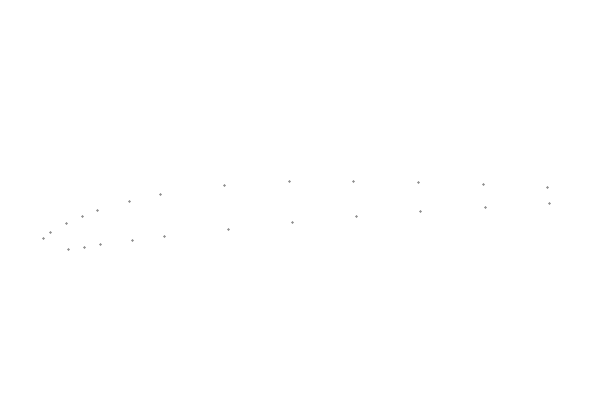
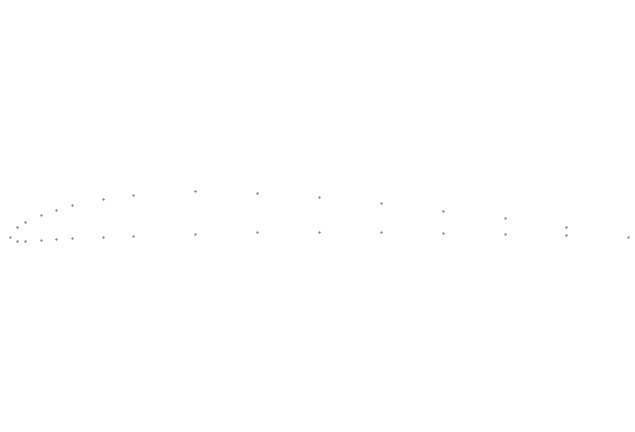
part: (43, 250) -> (17, 239), added

